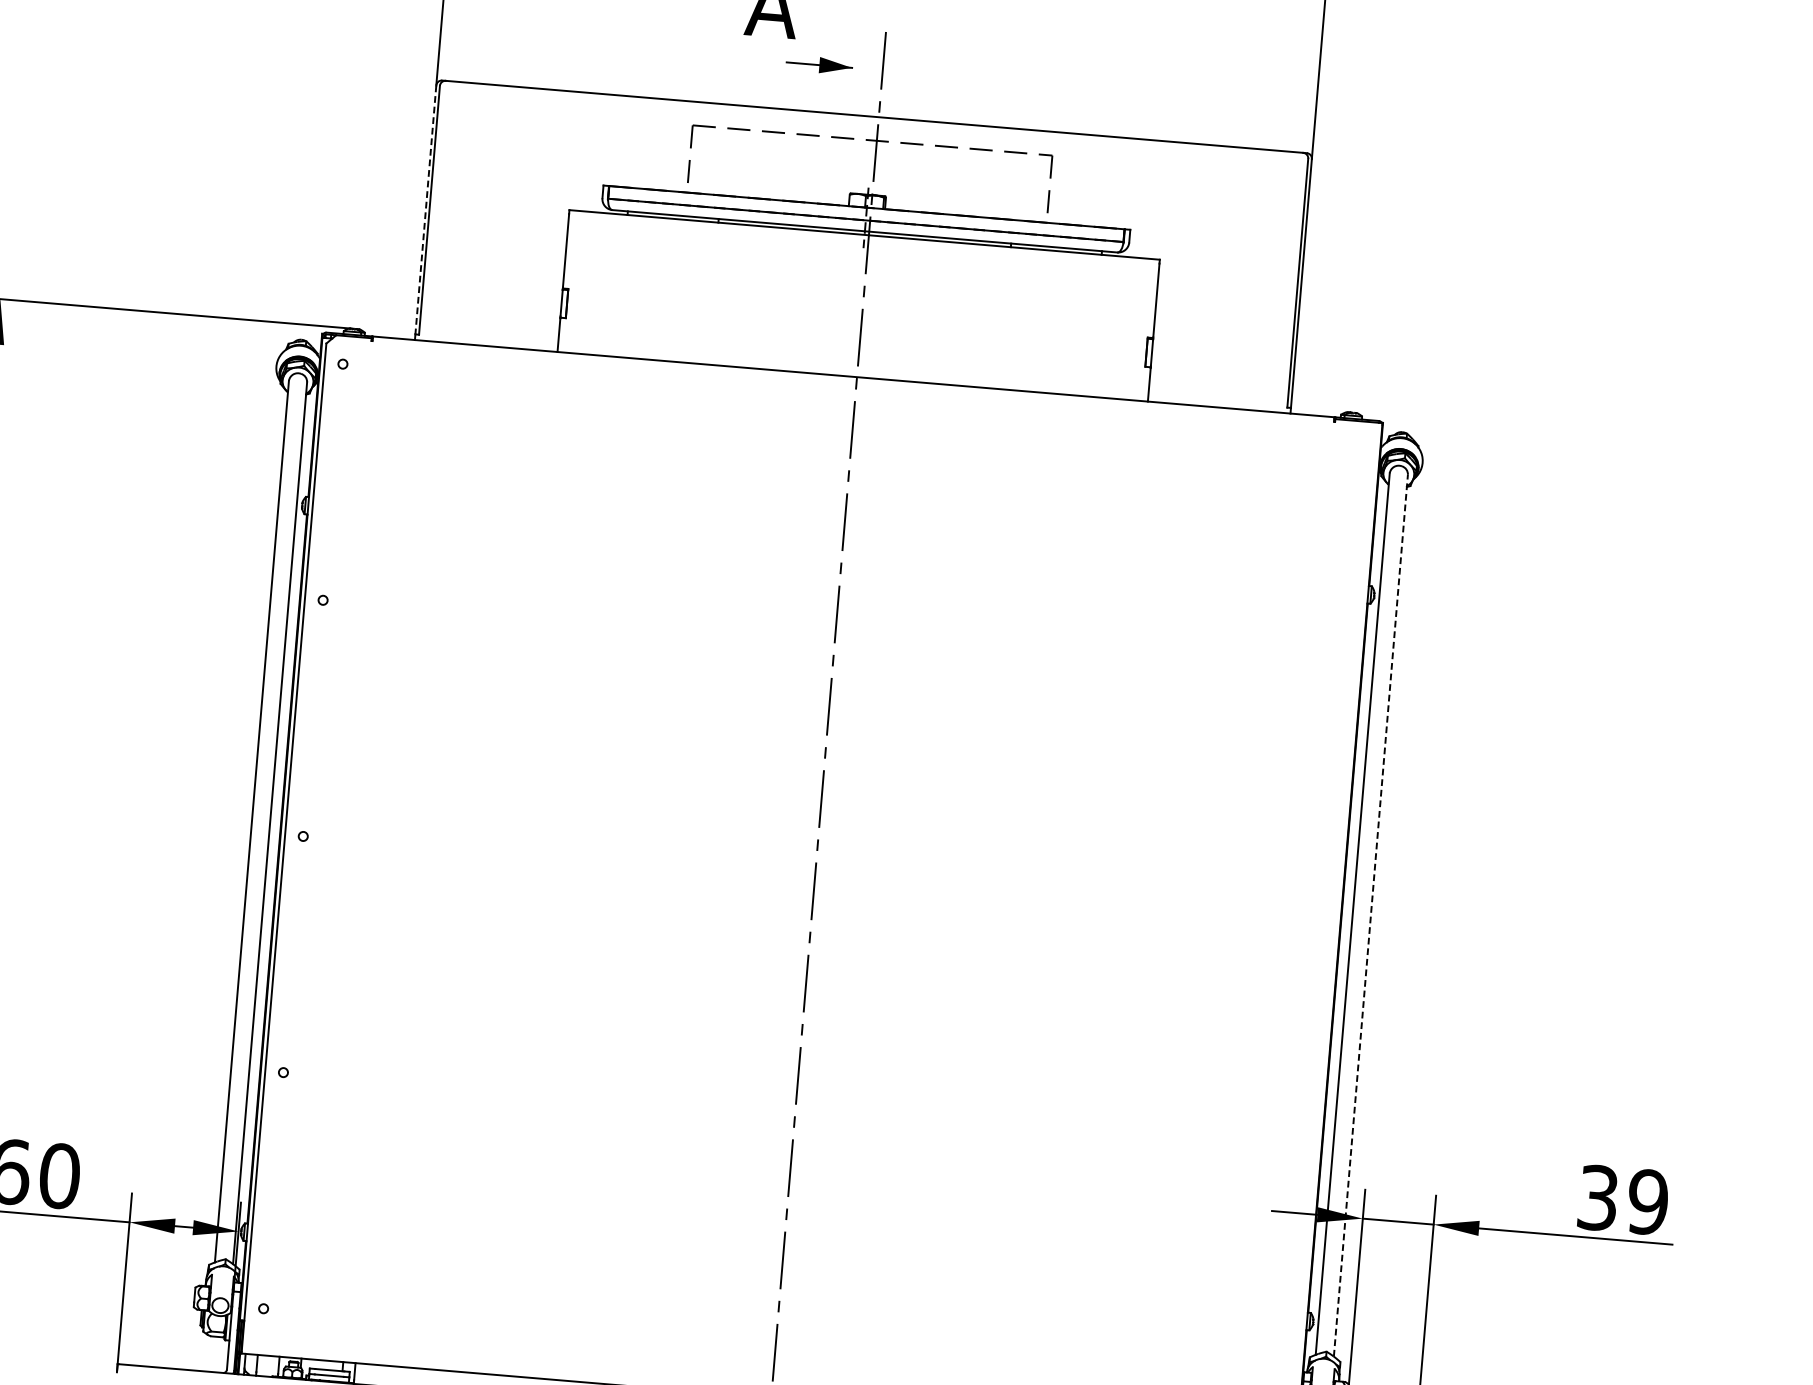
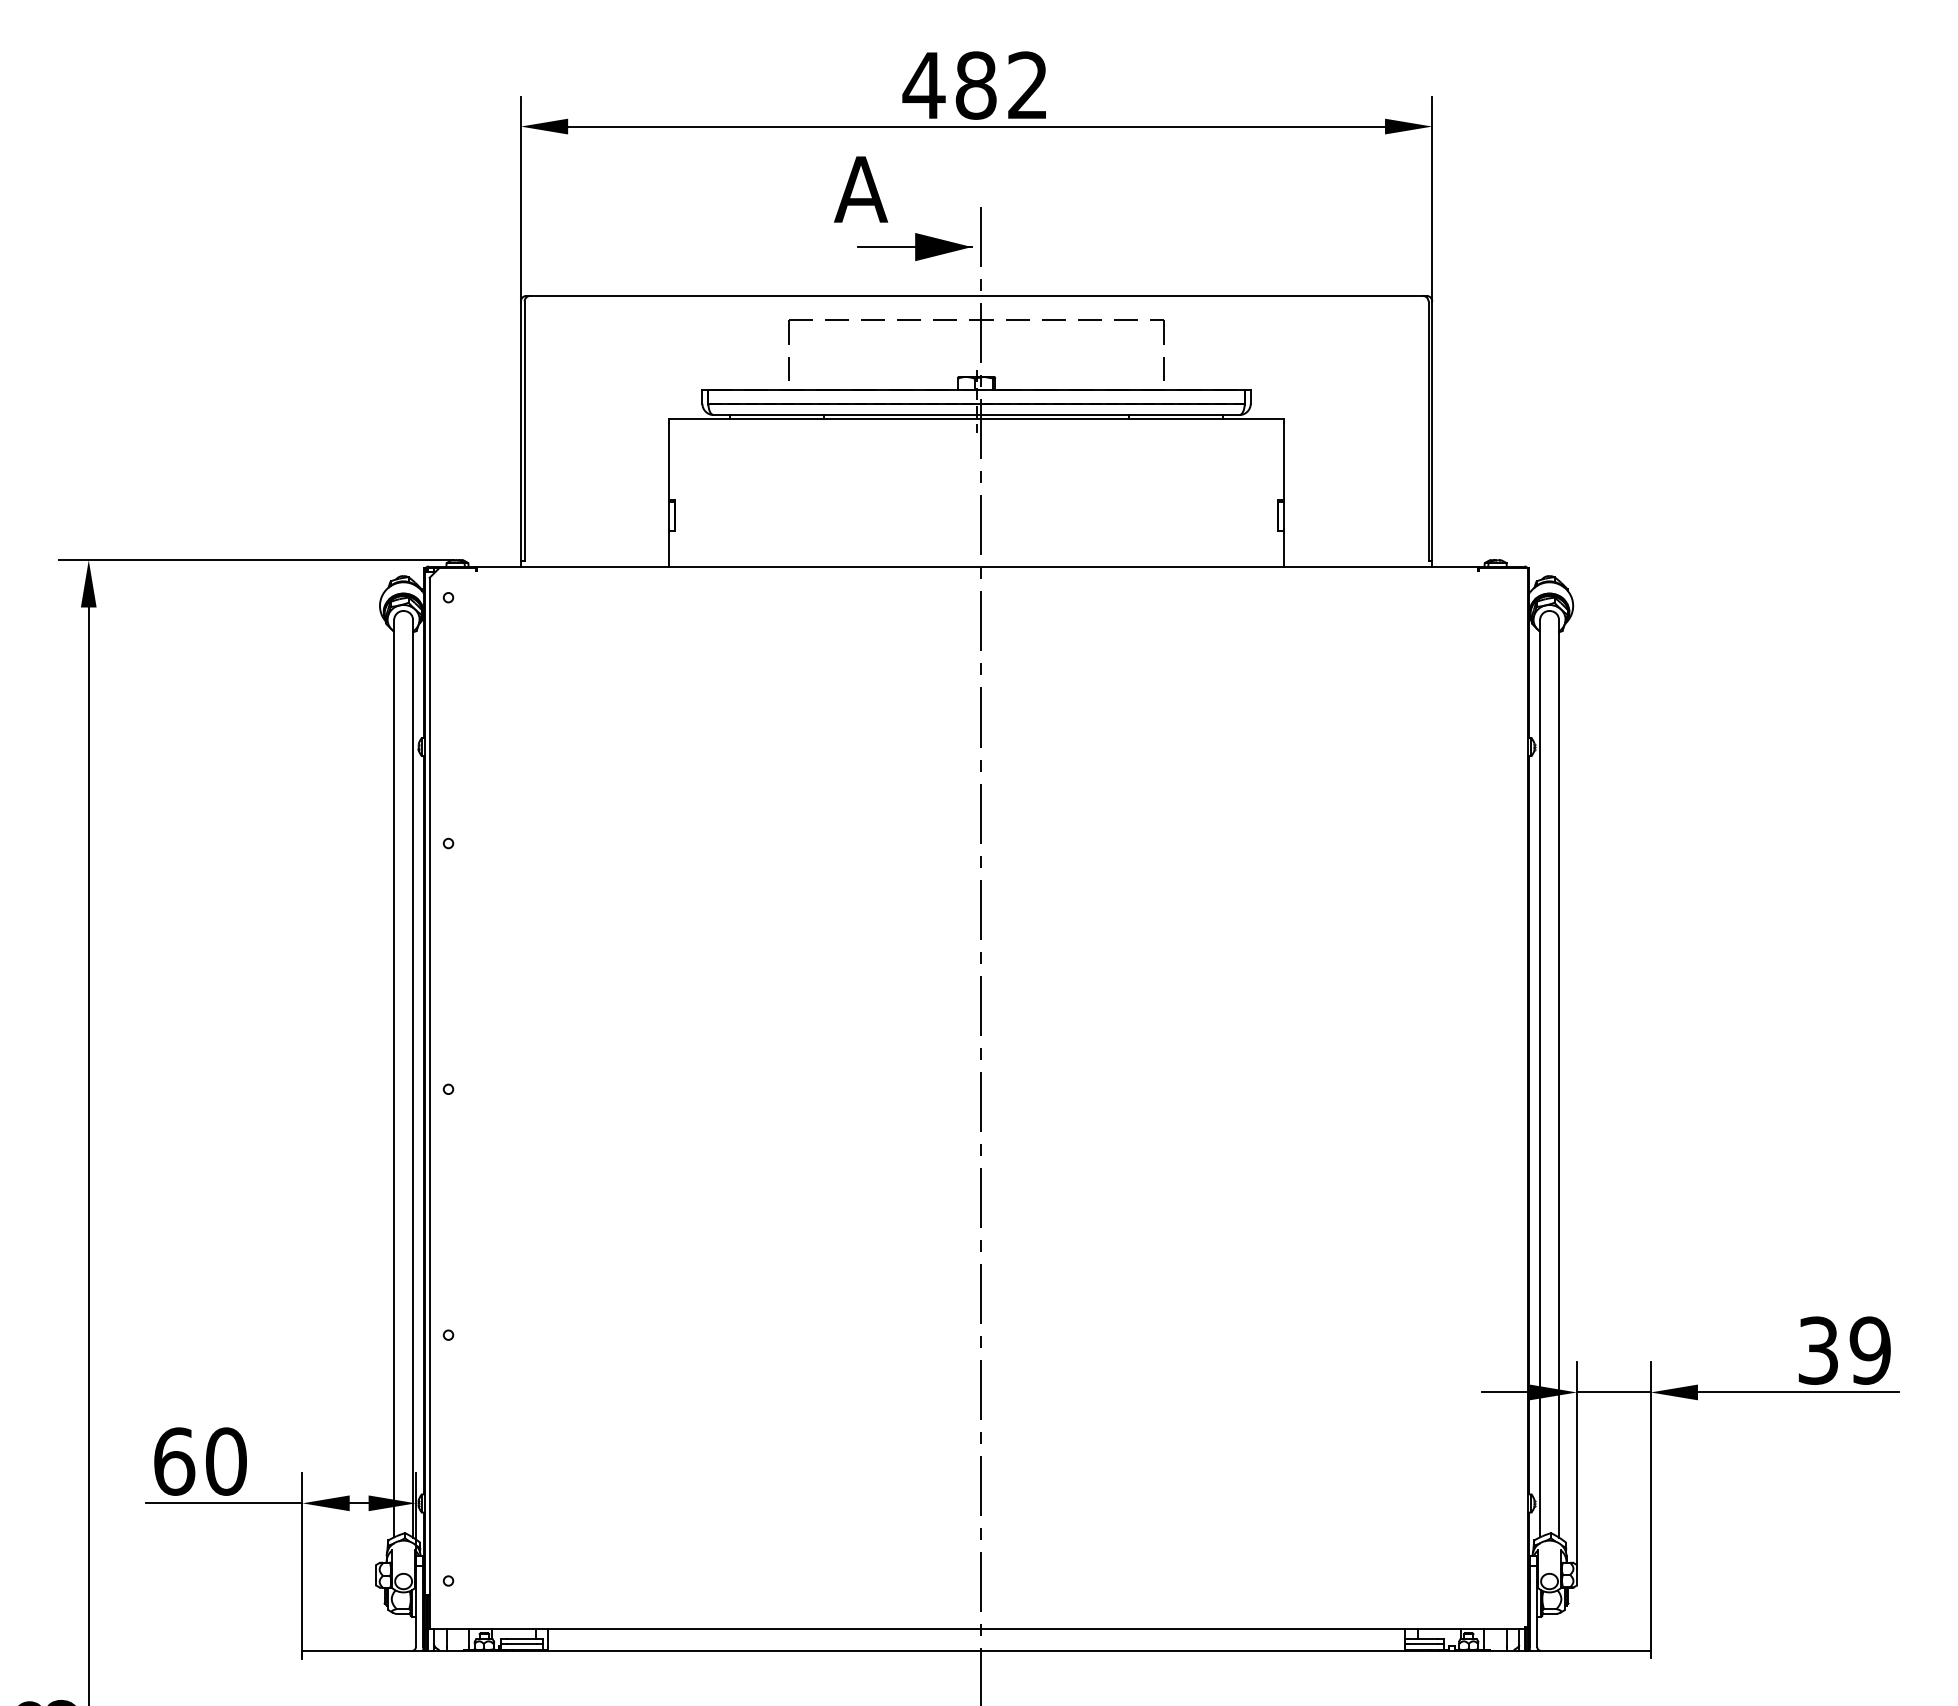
part: (818, 65) -> (914, 247), size x1.67
line: (425, 210) -> (520, 431), dashed -> solid
line: (1371, 915) -> (1559, 1078), dashed -> solid

